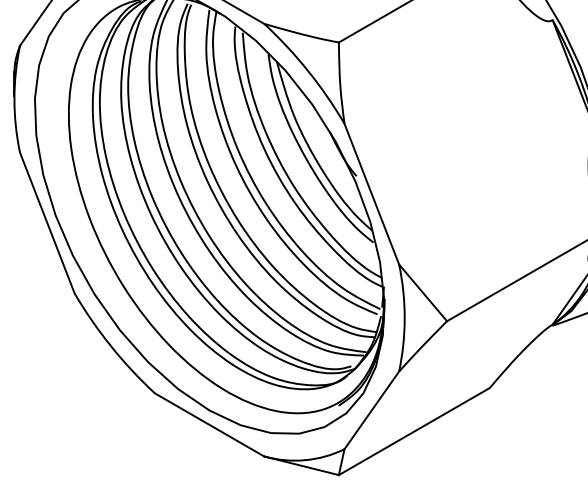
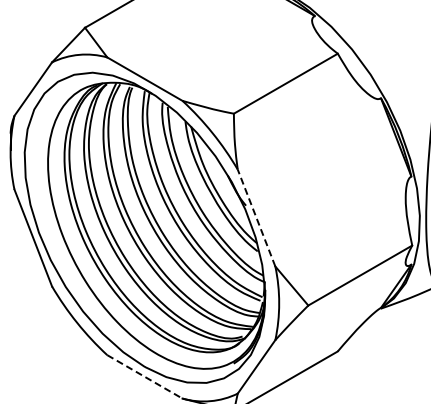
line: (371, 194) -> (256, 218), solid -> dashed
line: (210, 425) -> (145, 377), solid -> dashed

